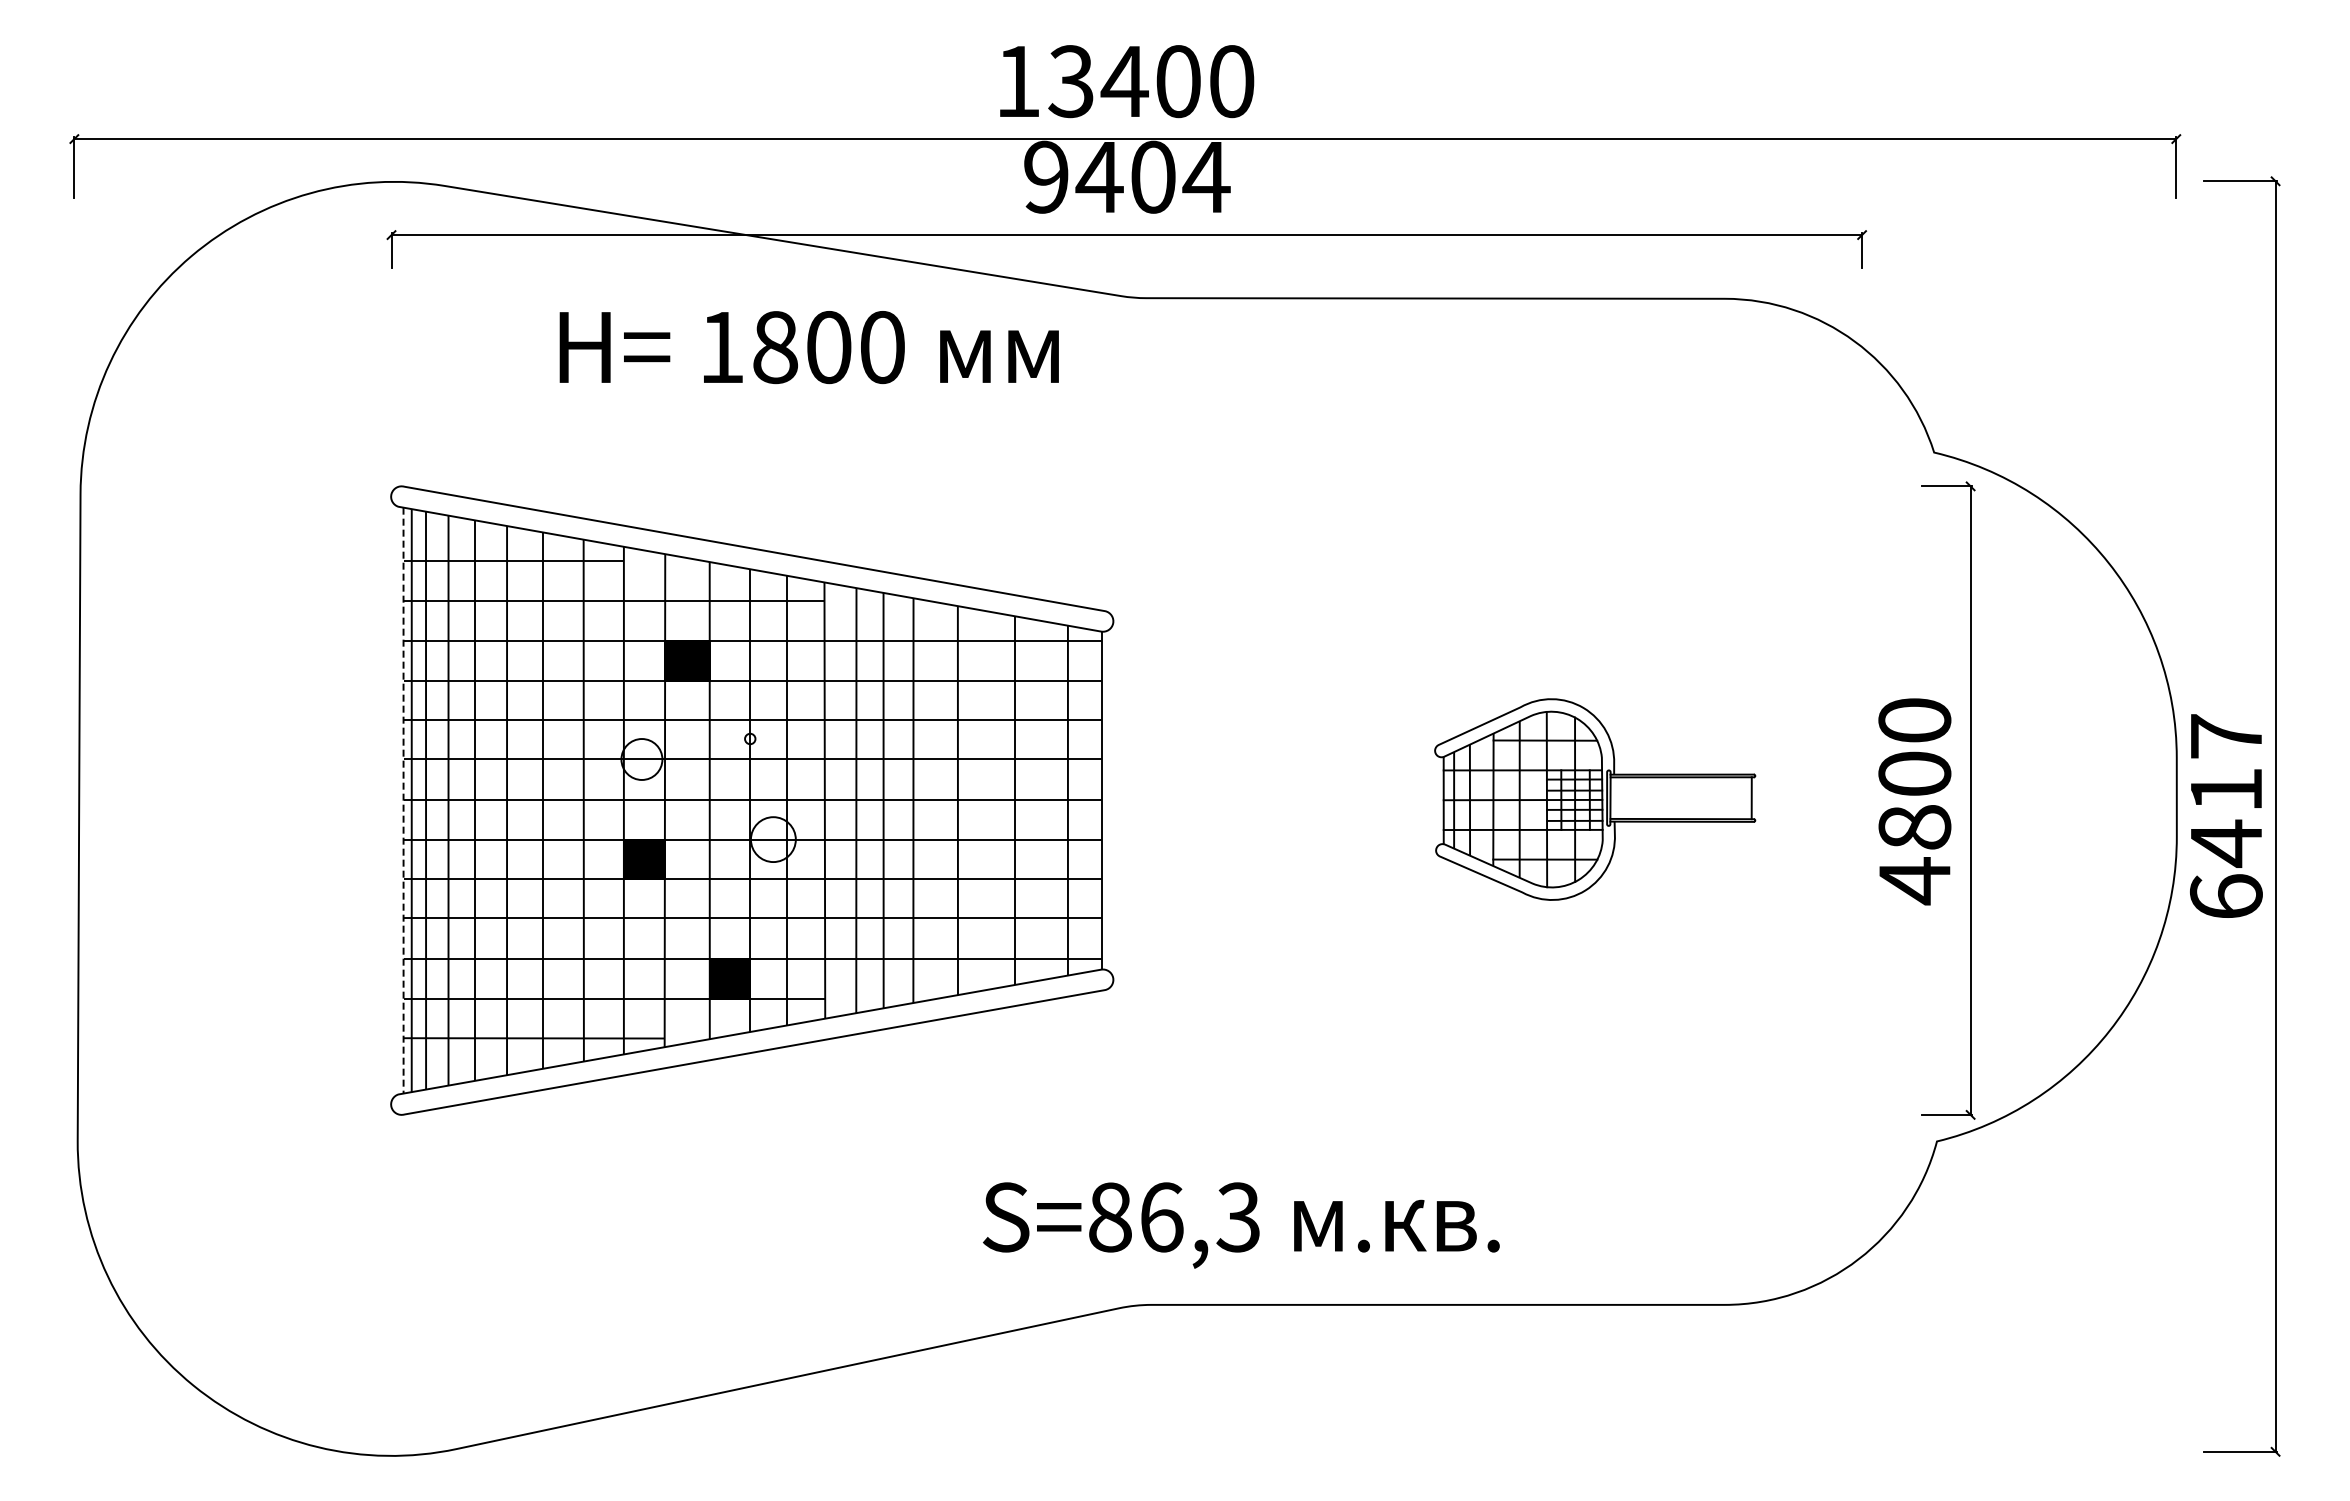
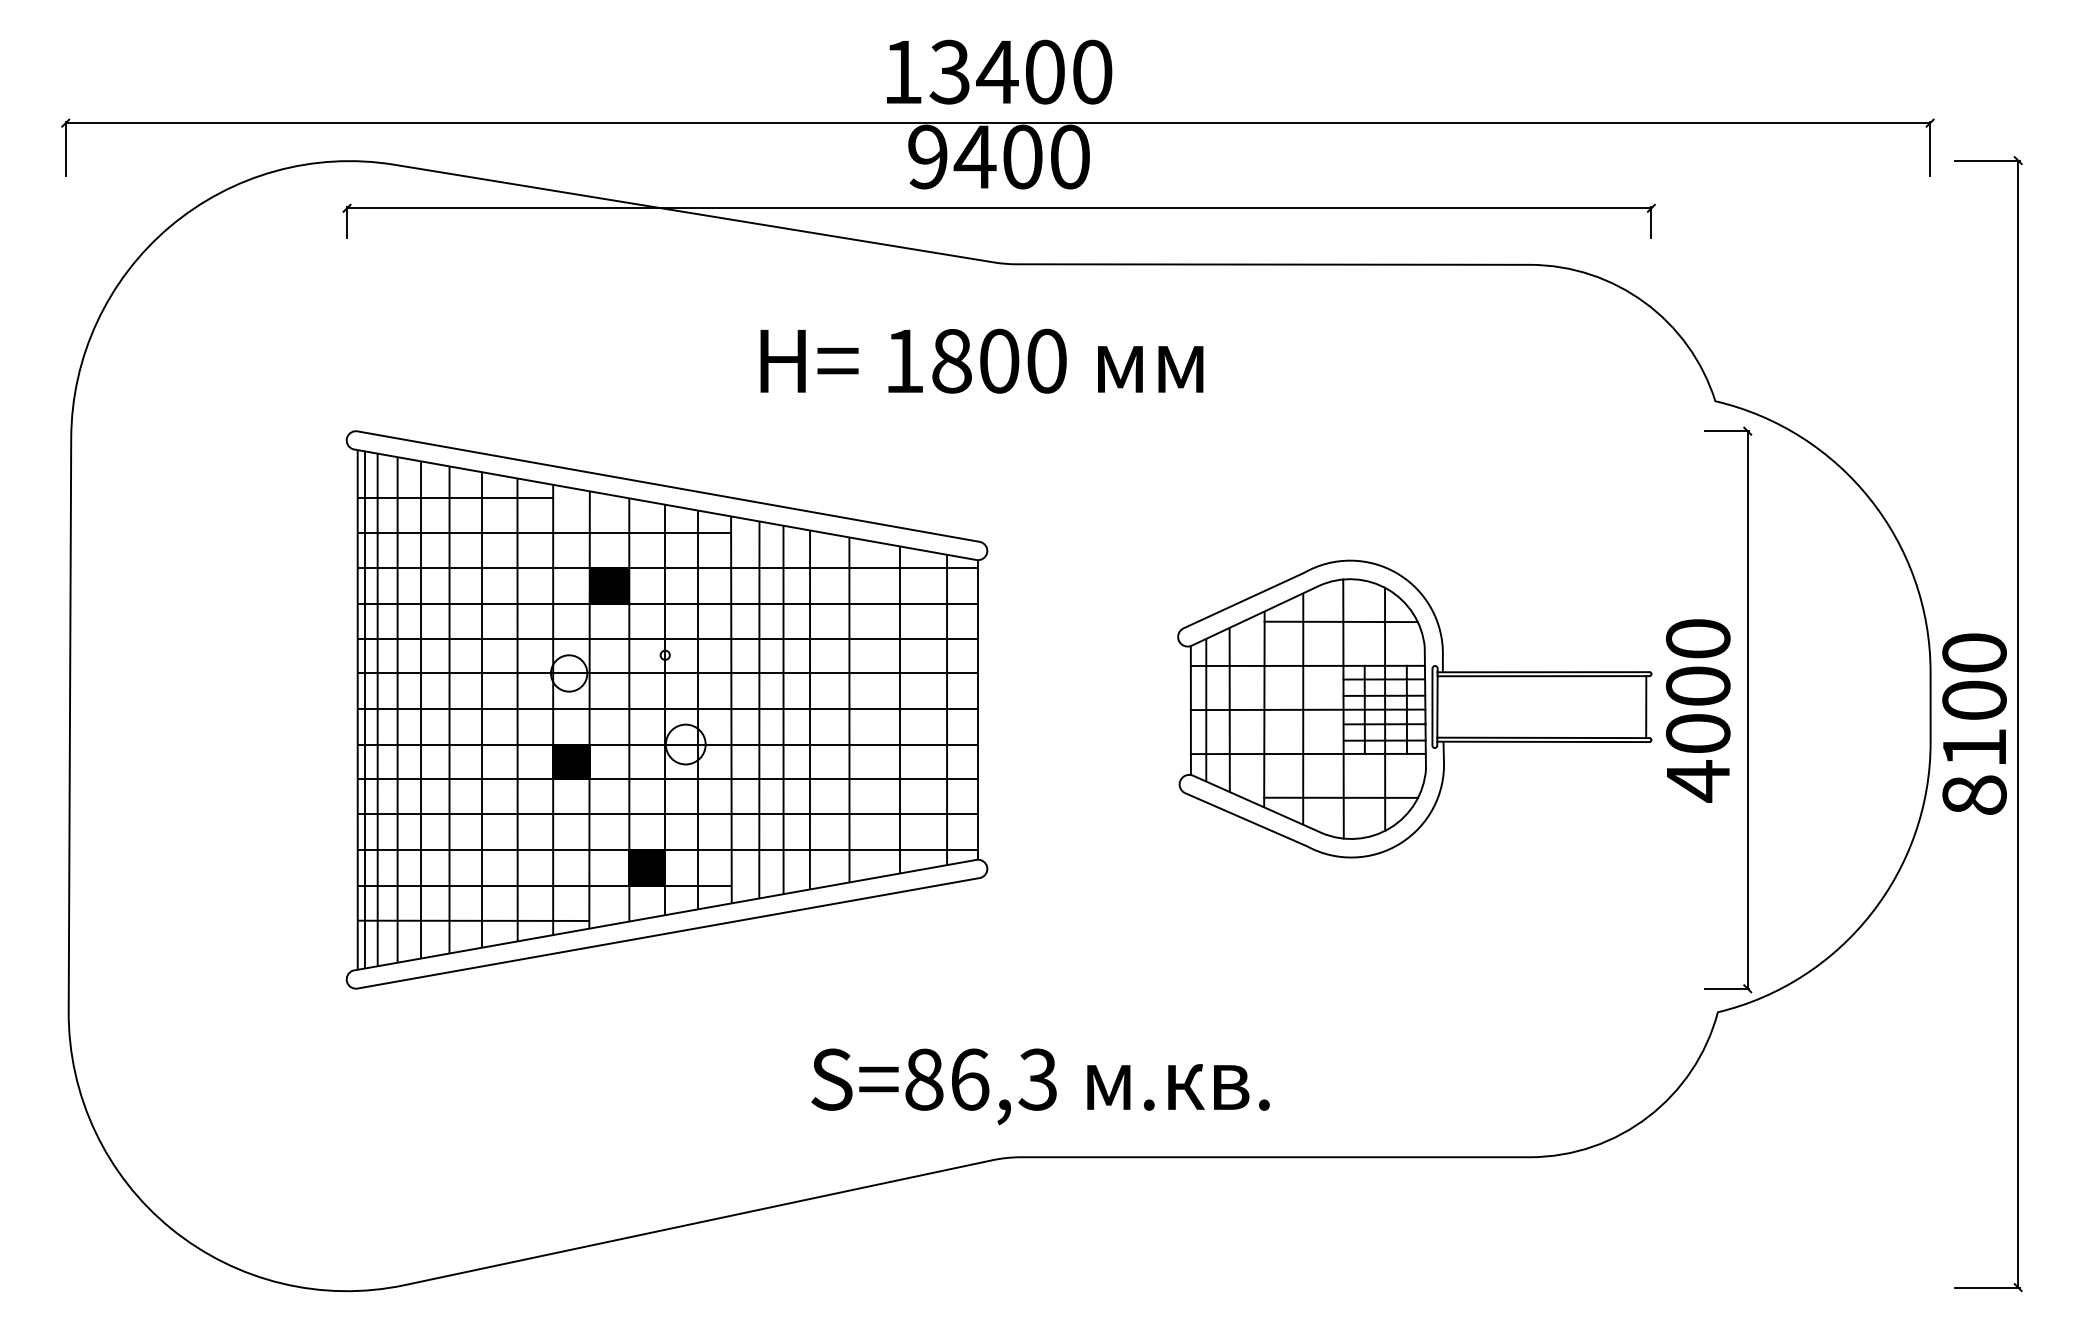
text: (1206, 176) -> (1069, 156), 9404 -> 9400
text: (808, 347) -> (981, 361), moved
part: (1594, 799) -> (1414, 708), size x1.67
line: (403, 800) -> (357, 709), dashed -> solid
text: (2226, 816) -> (1974, 724), 6417 -> 8100
text: (1914, 827) -> (1697, 733), 4800 -> 4000
text: (1241, 1225) -> (1040, 1086), moved

